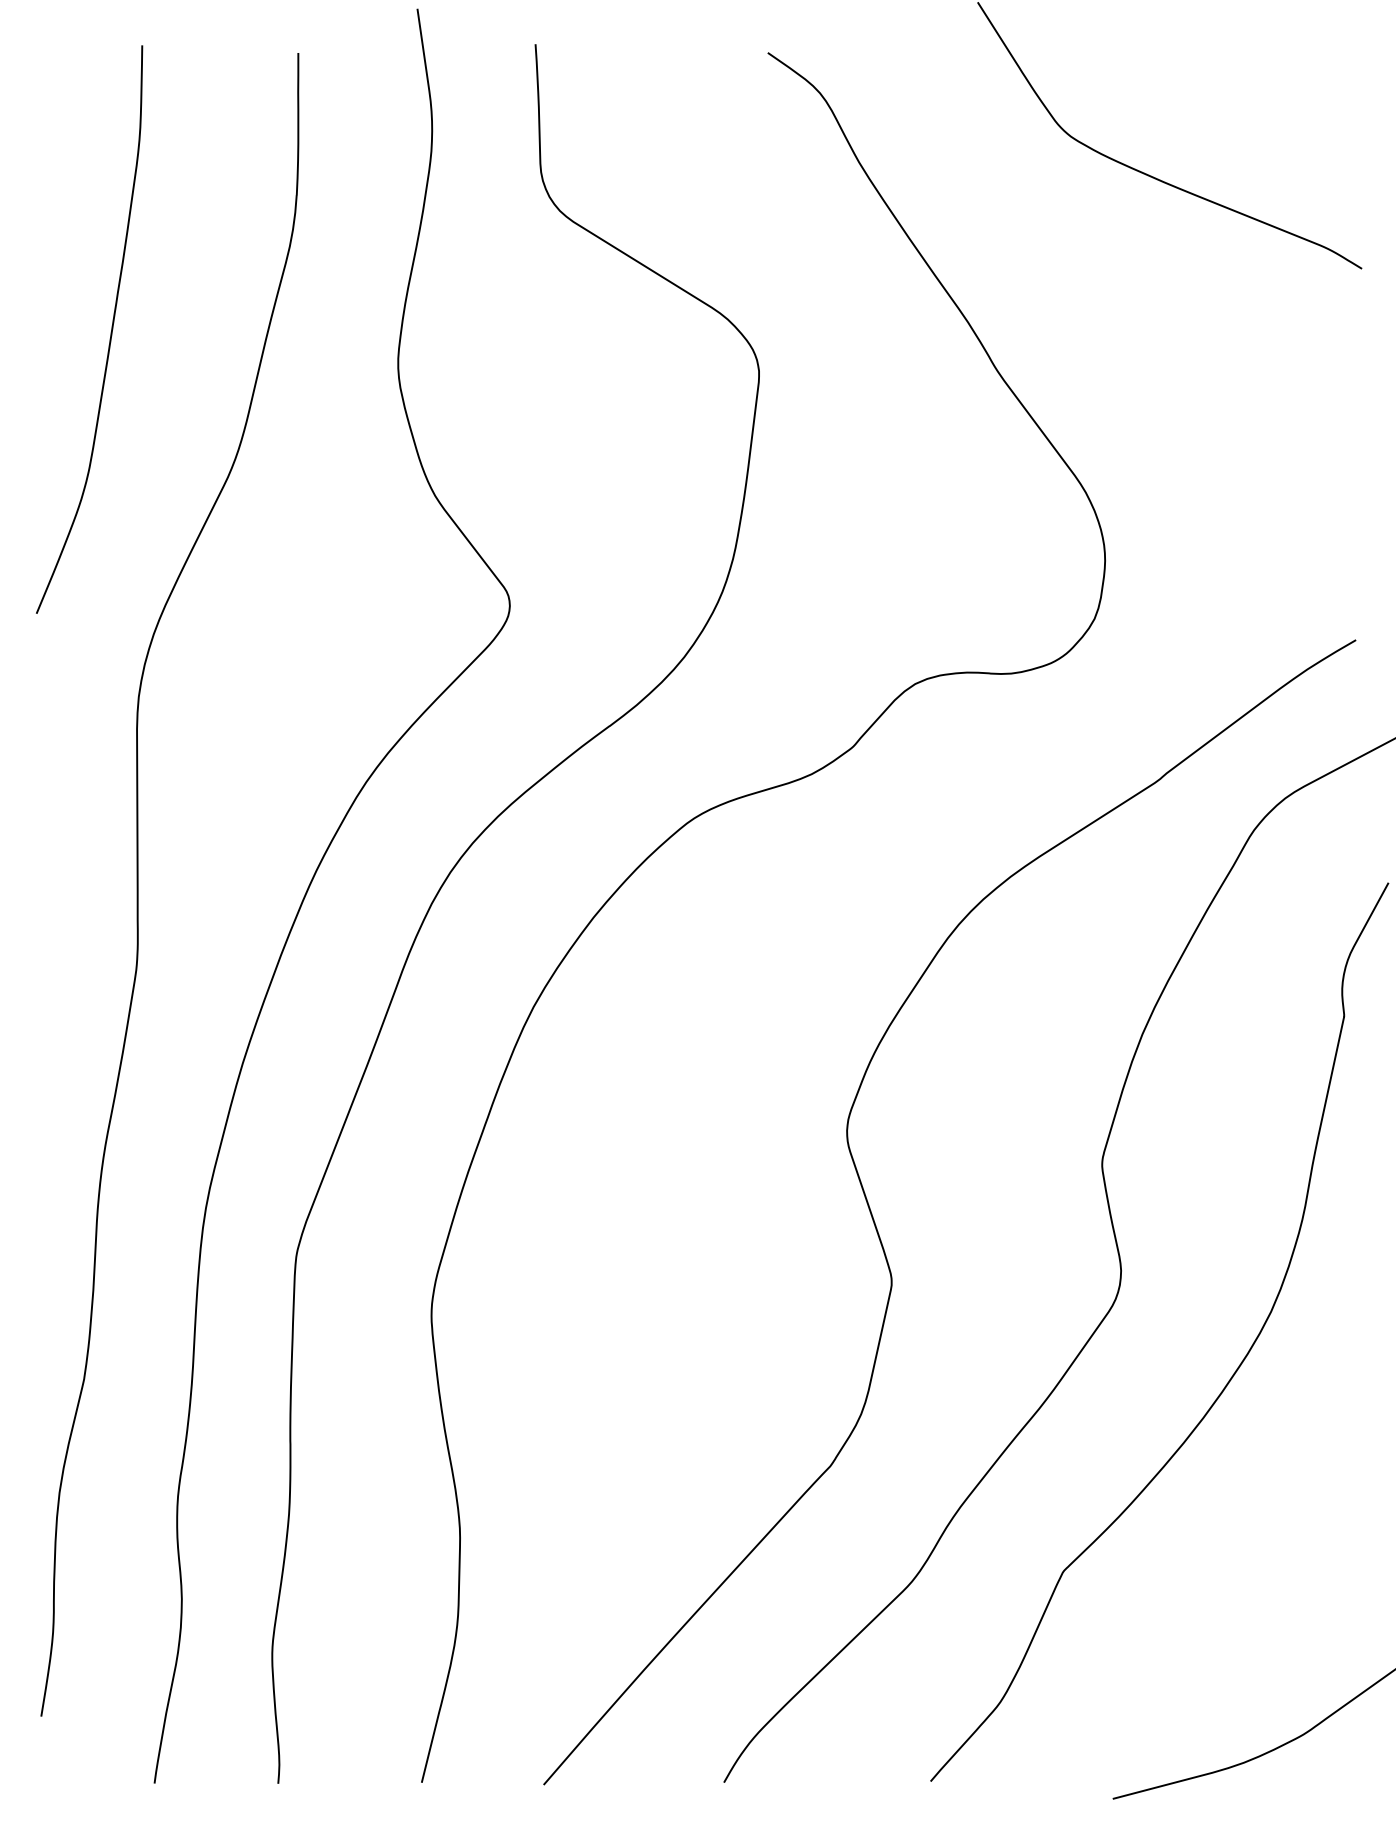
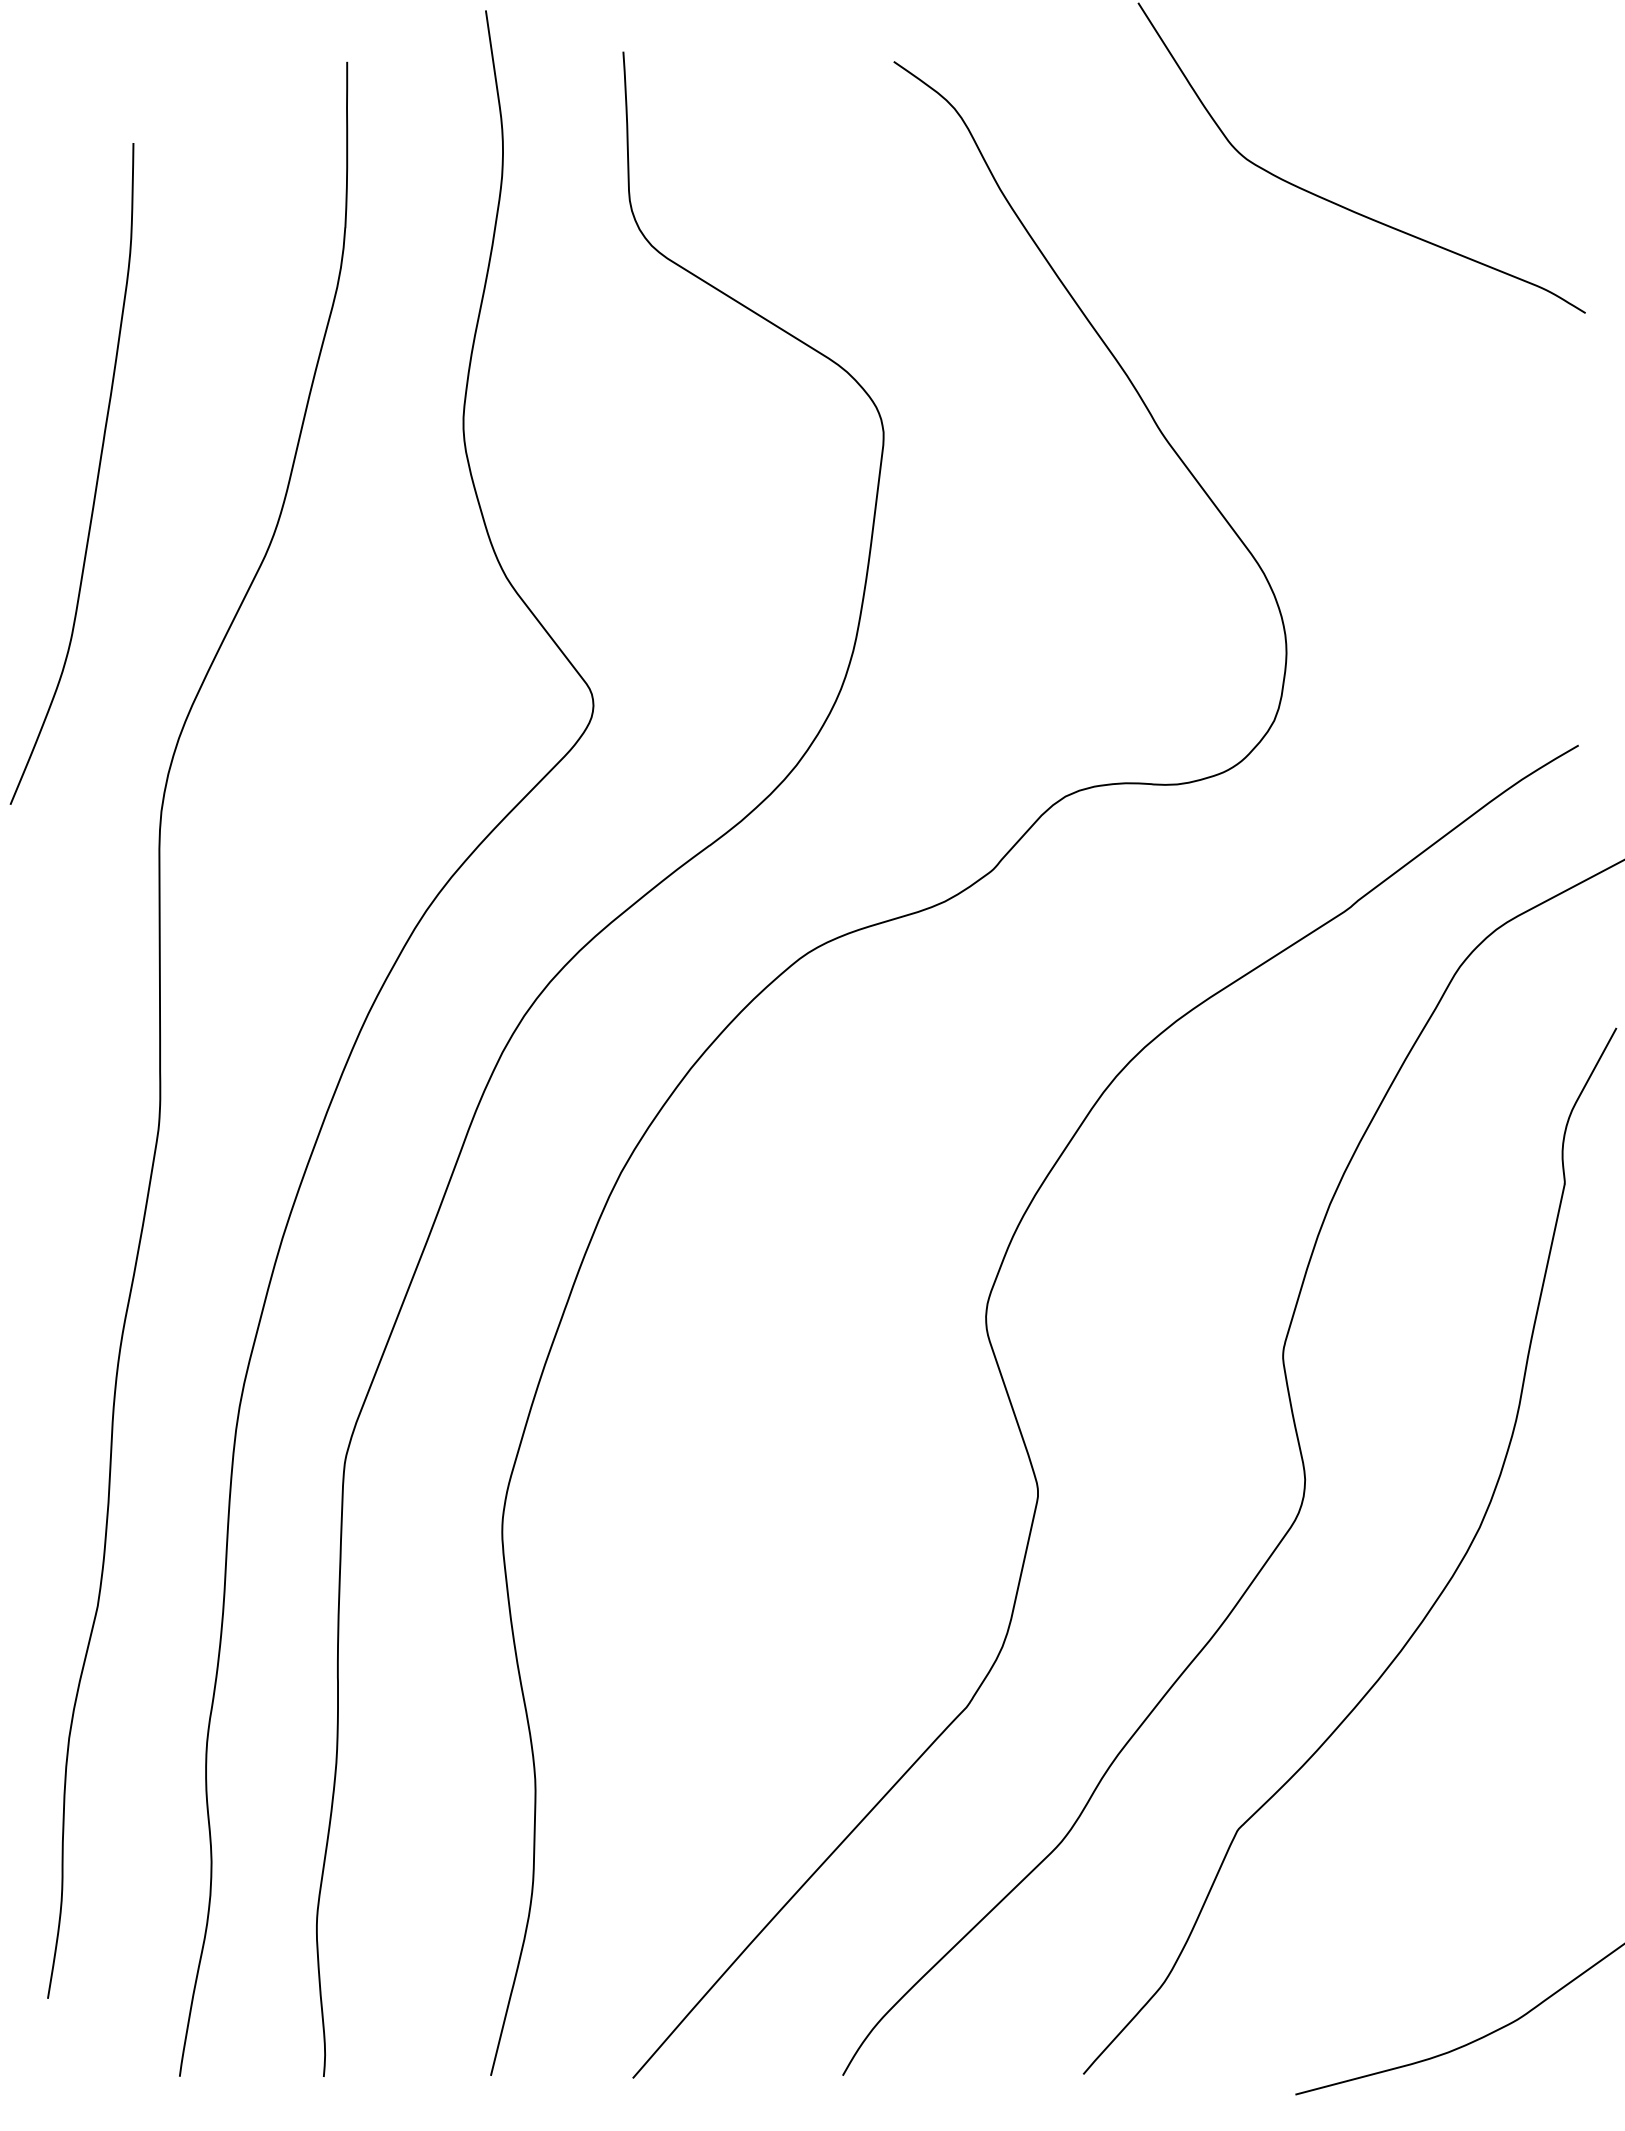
curve: (110, 333) -> (96, 478), moved

